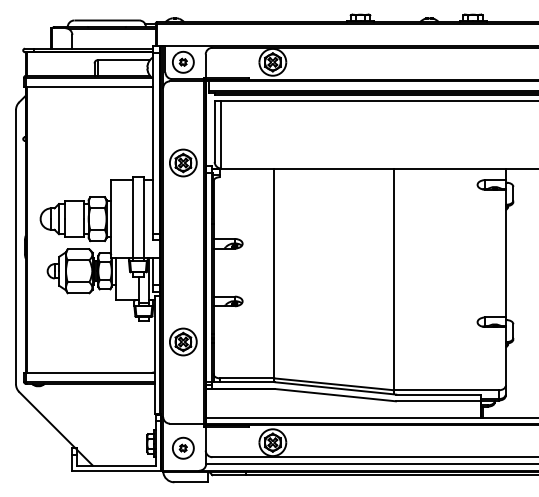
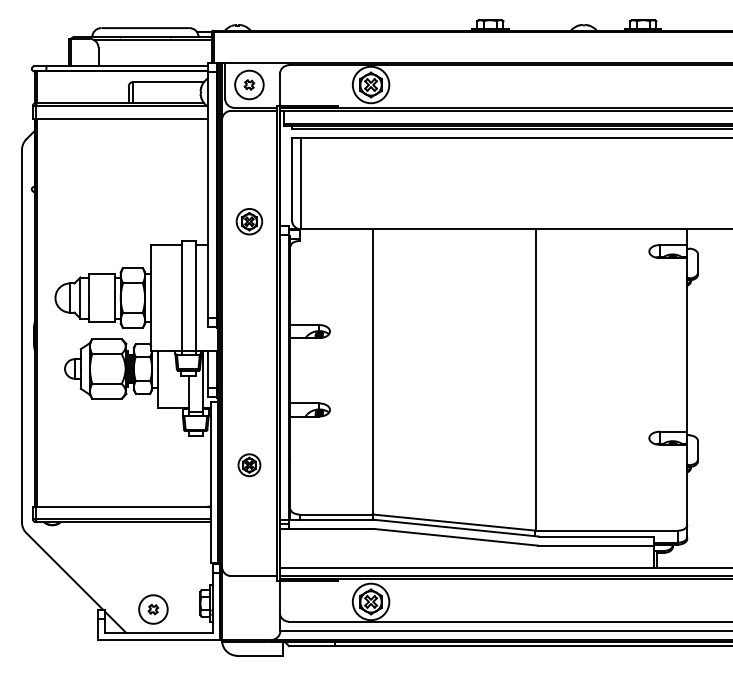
part: (183, 162) -> (249, 221), size x0.7
part: (183, 342) -> (249, 465), size x0.6
part: (183, 448) -> (153, 609), moved

